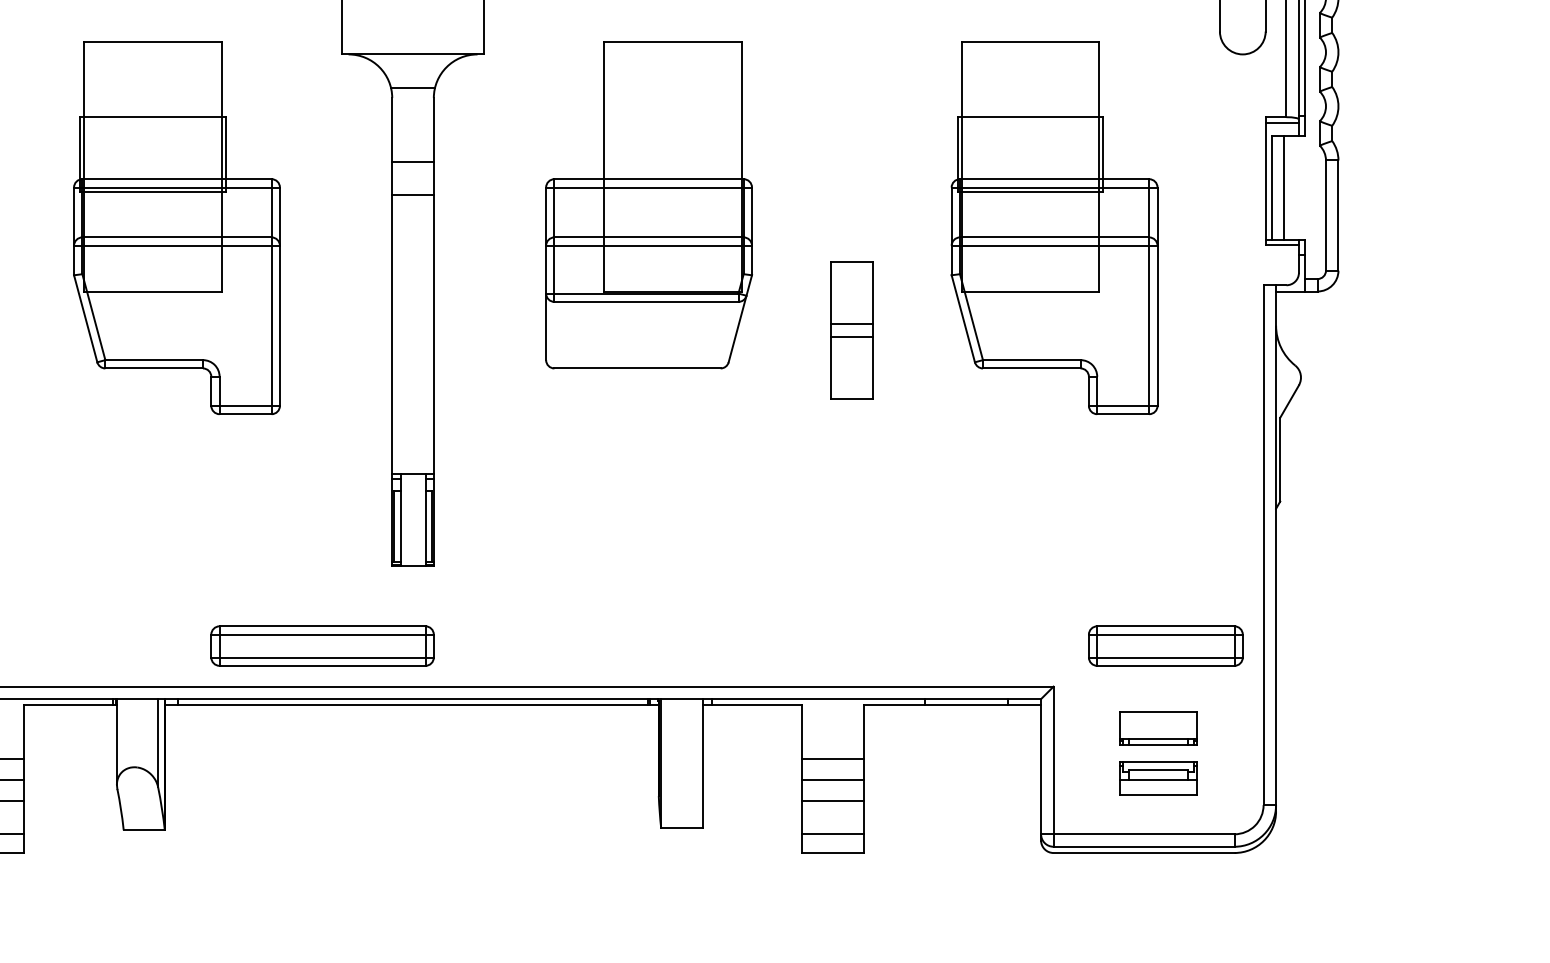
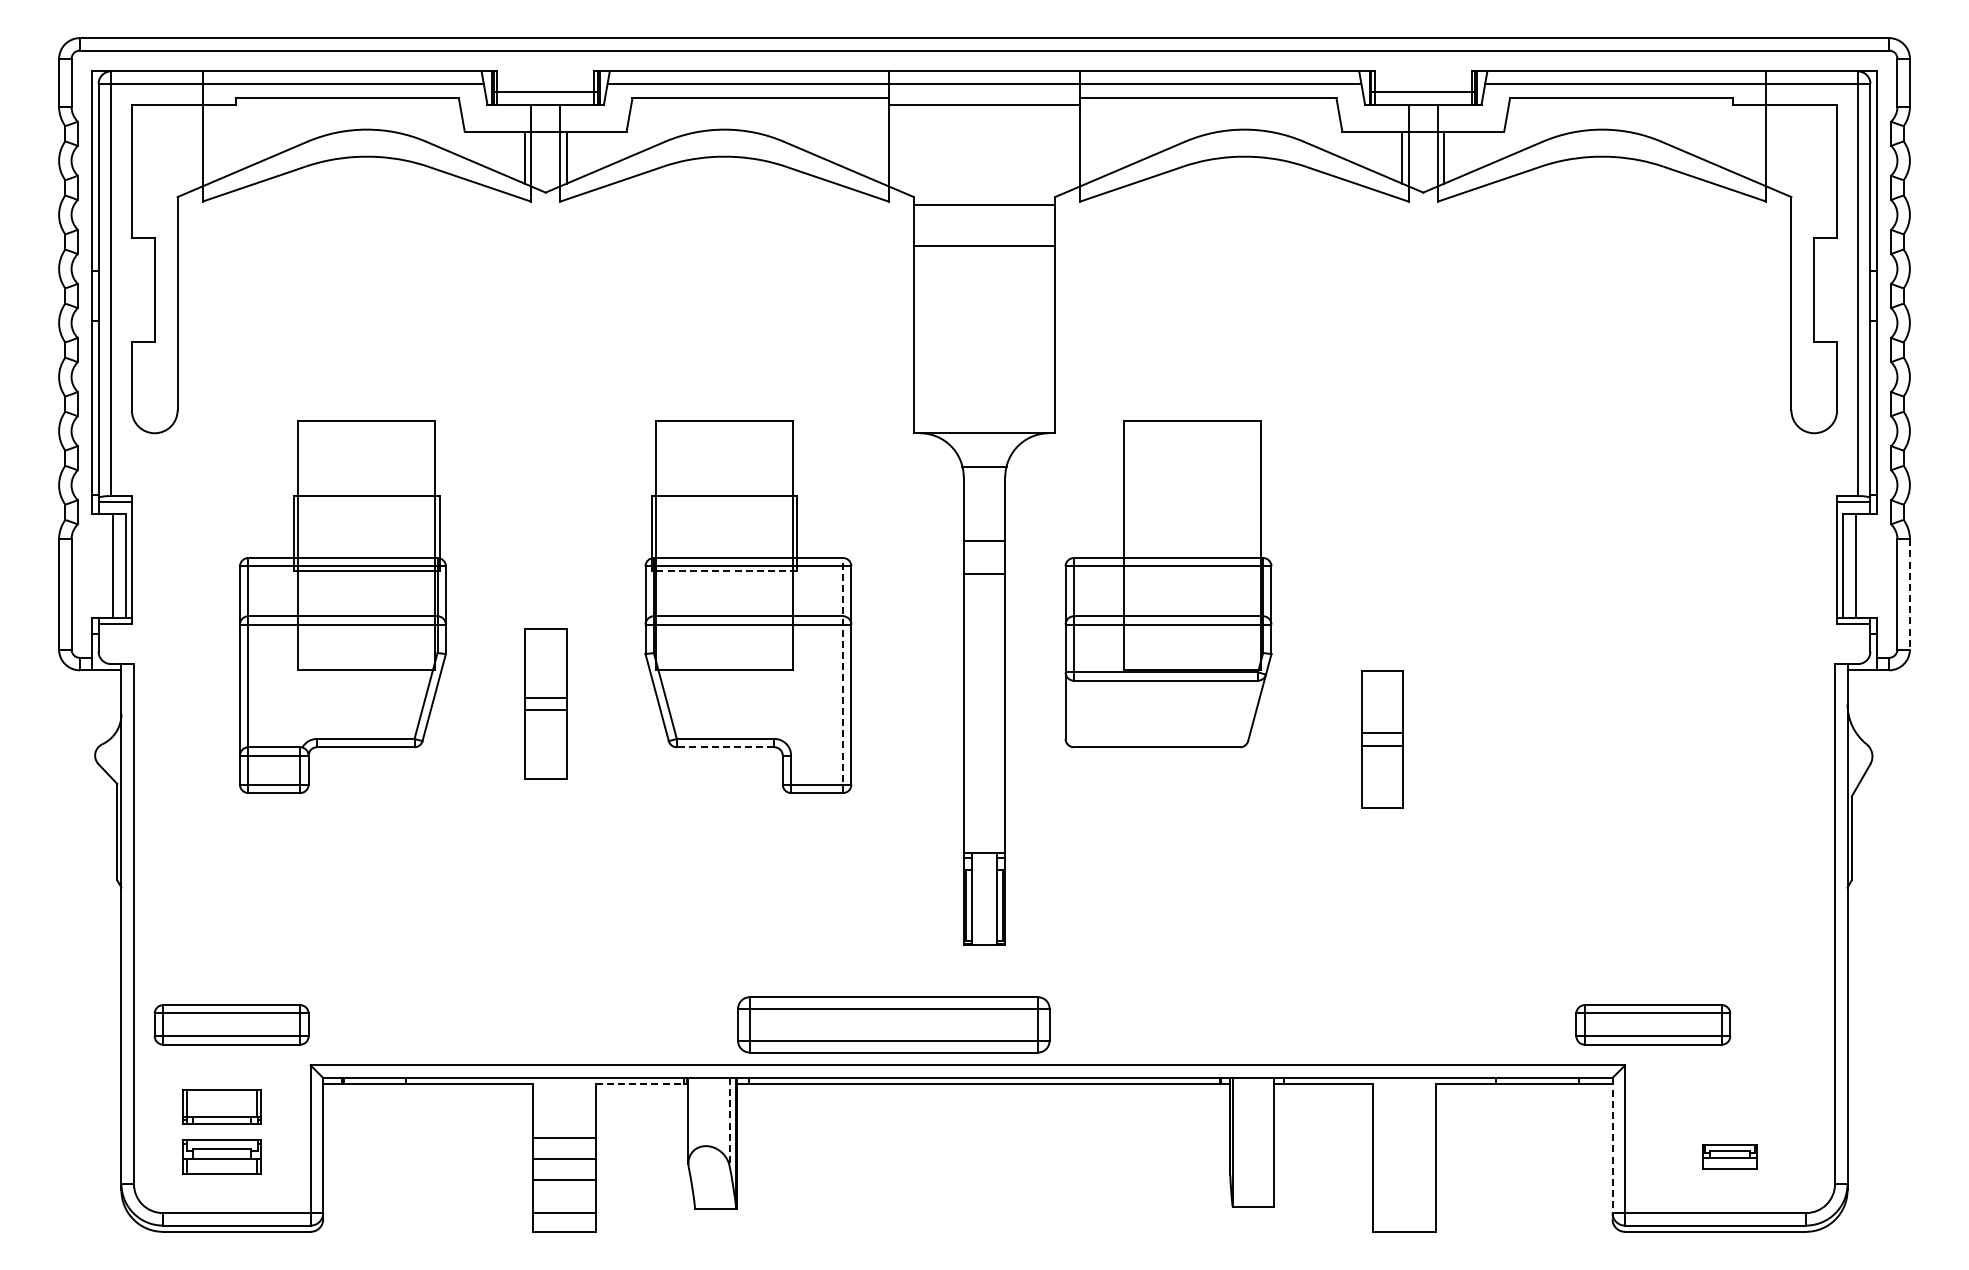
line: (153, 191) -> (724, 570), solid -> dashed
part: (649, 205) -> (1168, 584), moved
line: (1338, 215) -> (1909, 594), solid -> dashed
part: (1054, 227) -> (1625, 606), removed
line: (272, 296) -> (843, 675), solid -> dashed
part: (852, 330) -> (1382, 739), moved
line: (154, 368) -> (725, 747), solid -> dashed
part: (323, 645) -> (894, 1024), size x1.4
part: (1166, 645) -> (1653, 1024), moved
line: (71, 705) -> (642, 1084), solid -> dashed
part: (1158, 727) -> (1729, 1106), removed
line: (158, 742) -> (729, 1121), solid -> dashed
line: (833, 759) -> (1404, 1138), removed
line: (1041, 769) -> (1612, 1148), solid -> dashed
part: (1158, 777) -> (1729, 1156), size x0.7
line: (833, 780) -> (1404, 1159), removed
line: (833, 800) -> (1404, 1179), removed
line: (833, 834) -> (1404, 1213), removed

